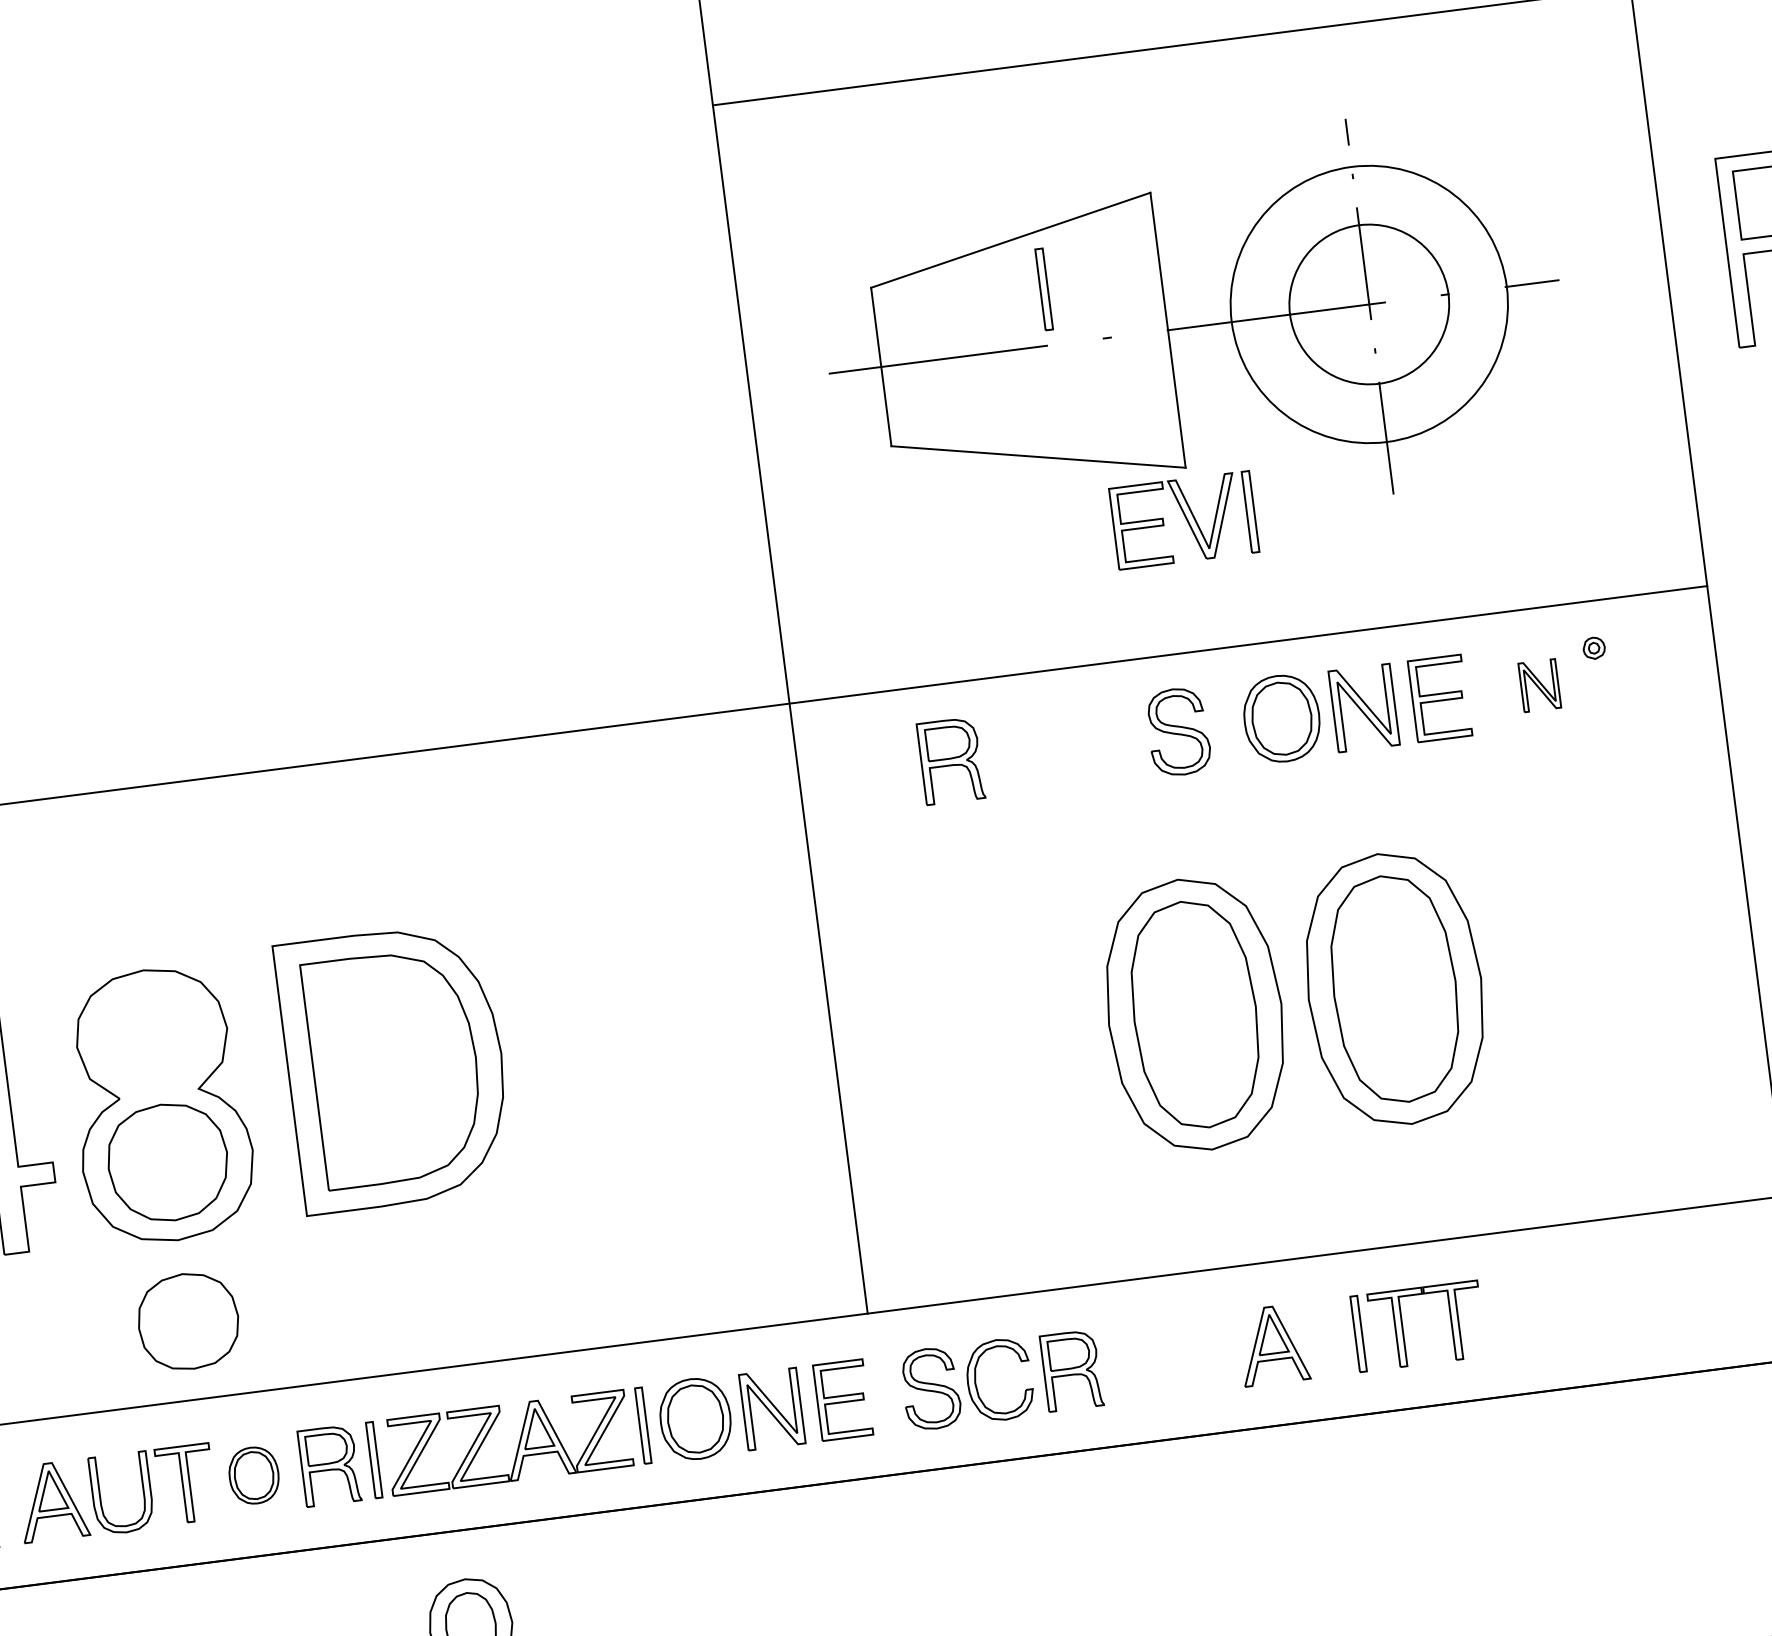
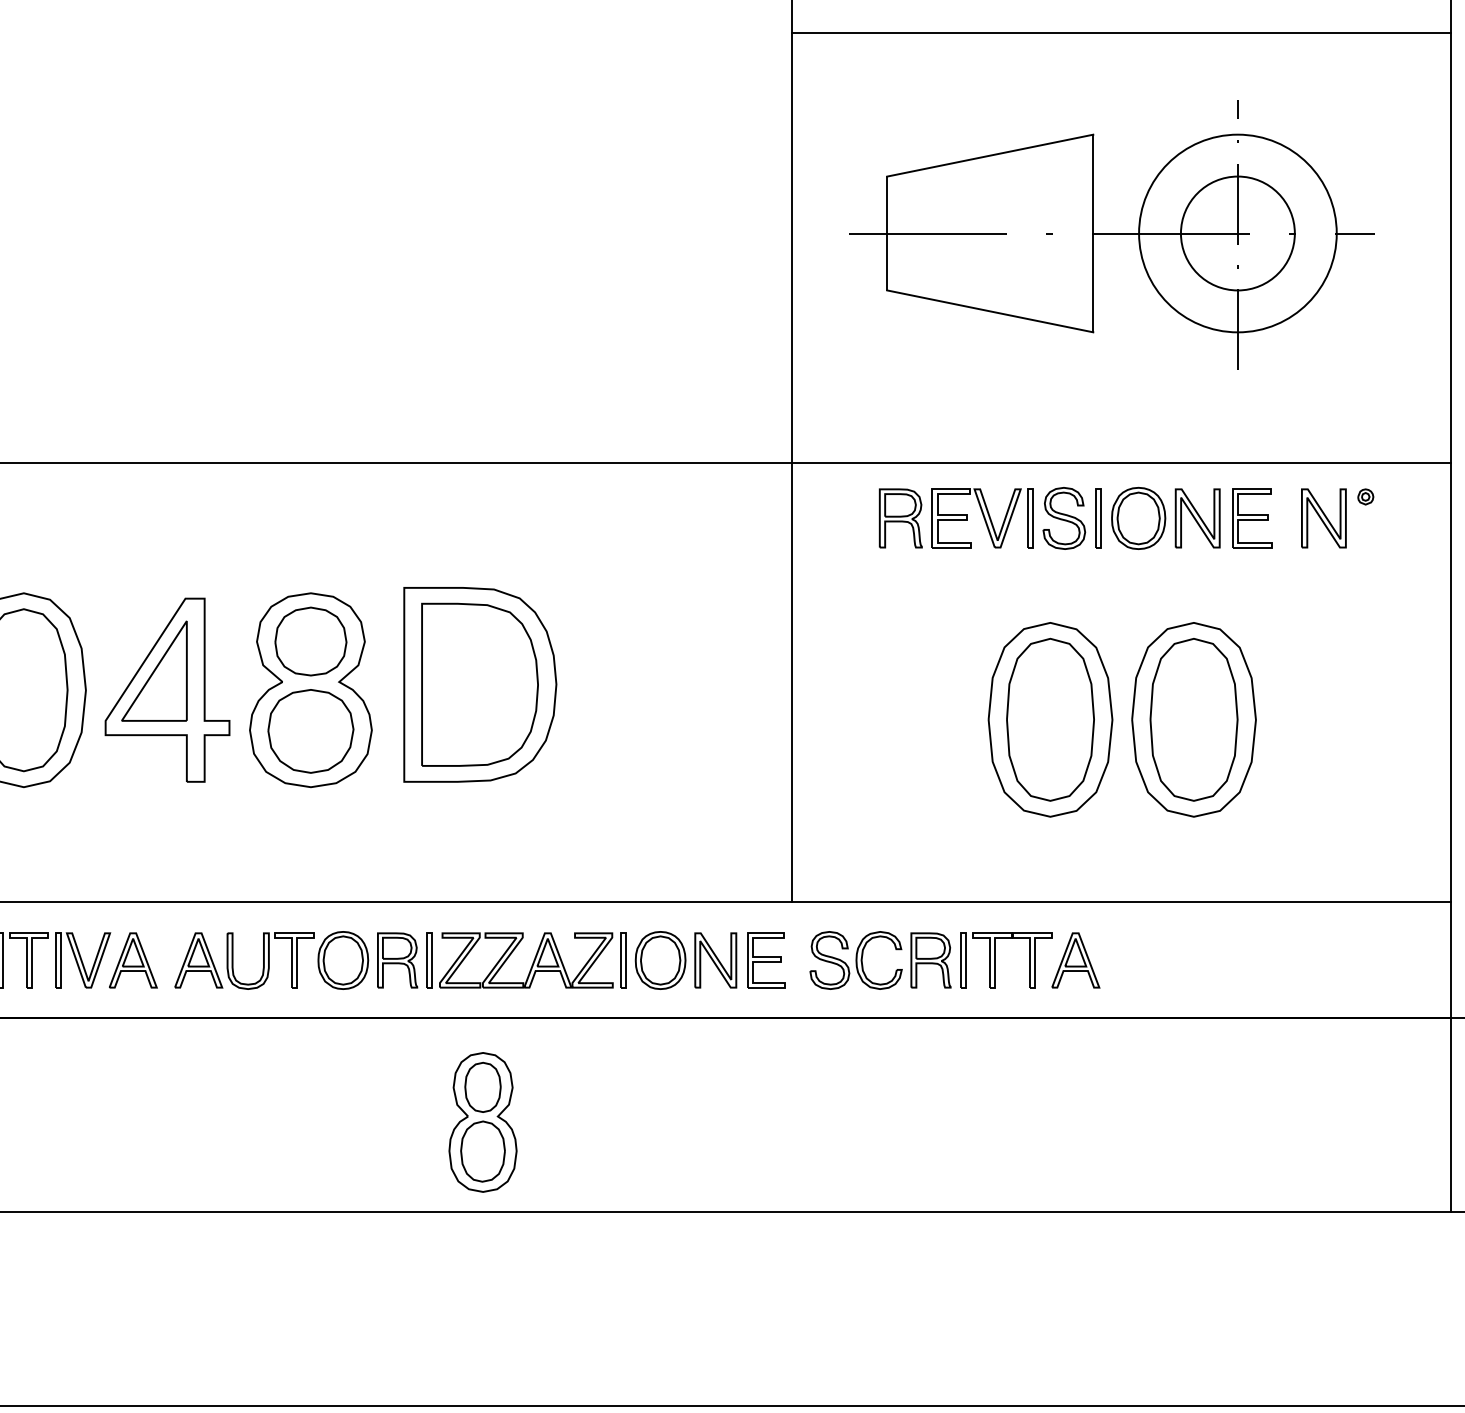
part: (1044, 289) -> (1098, 518), moved
part: (1184, 520) -> (982, 518), moved
part: (1539, 685) -> (1323, 518), size x1.67
part: (187, 1321) -> (310, 641), moved
part: (1403, 1328) -> (995, 960), moved
part: (254, 1475) -> (343, 960), size x1.43

